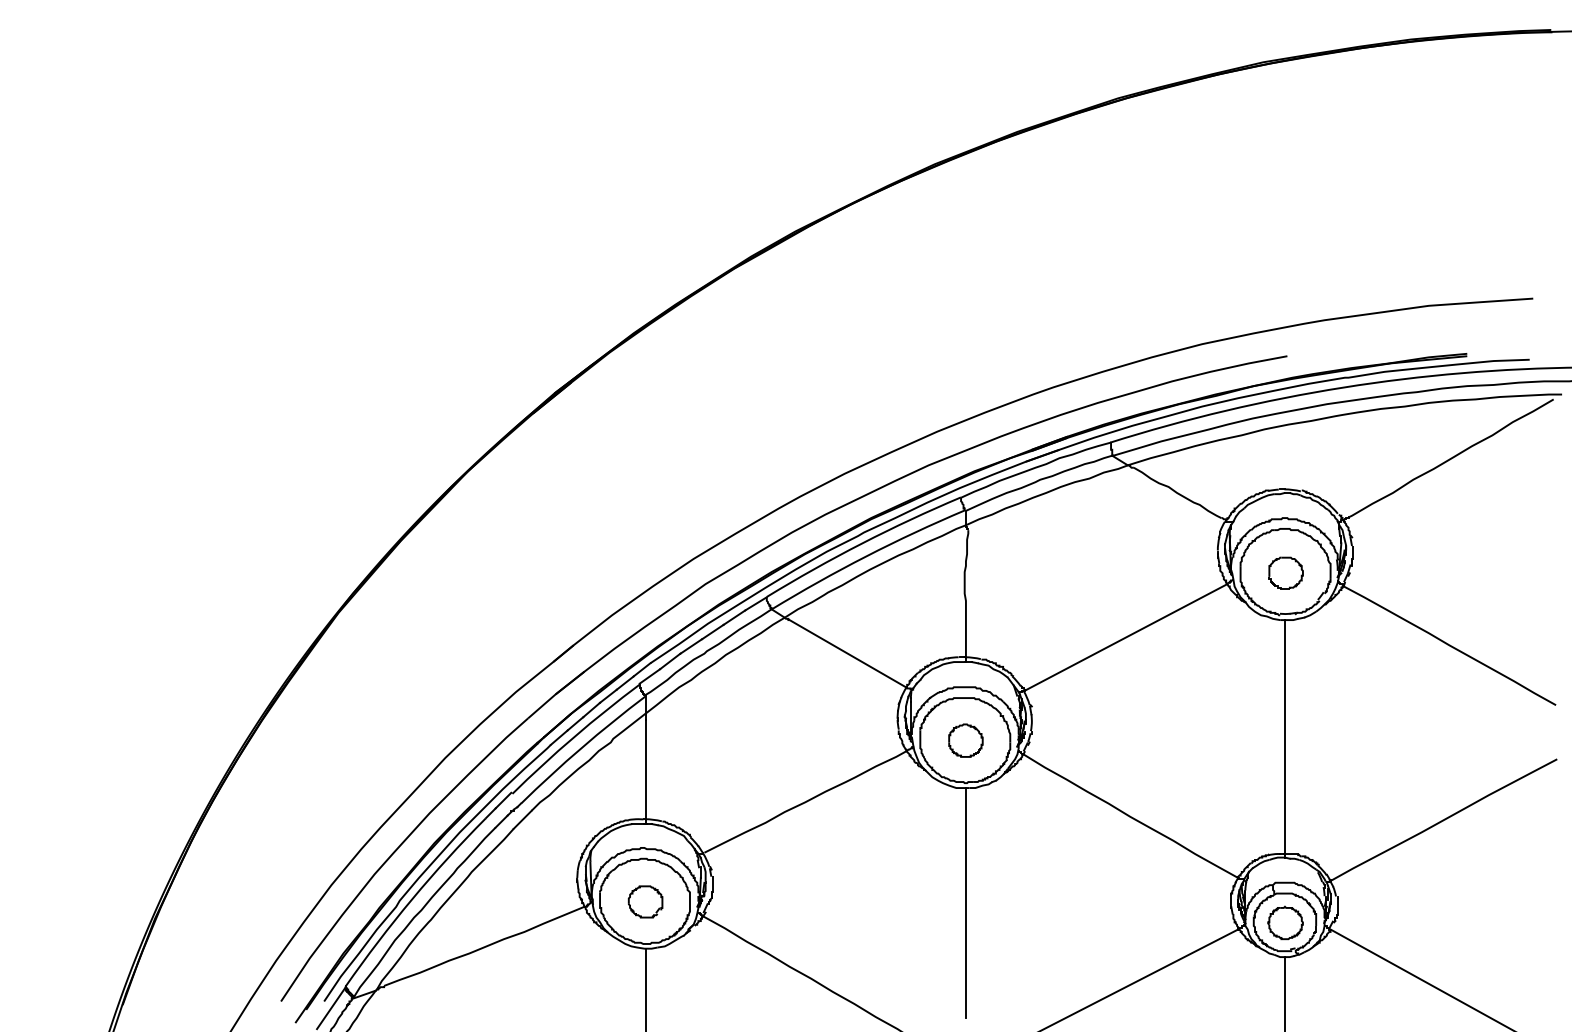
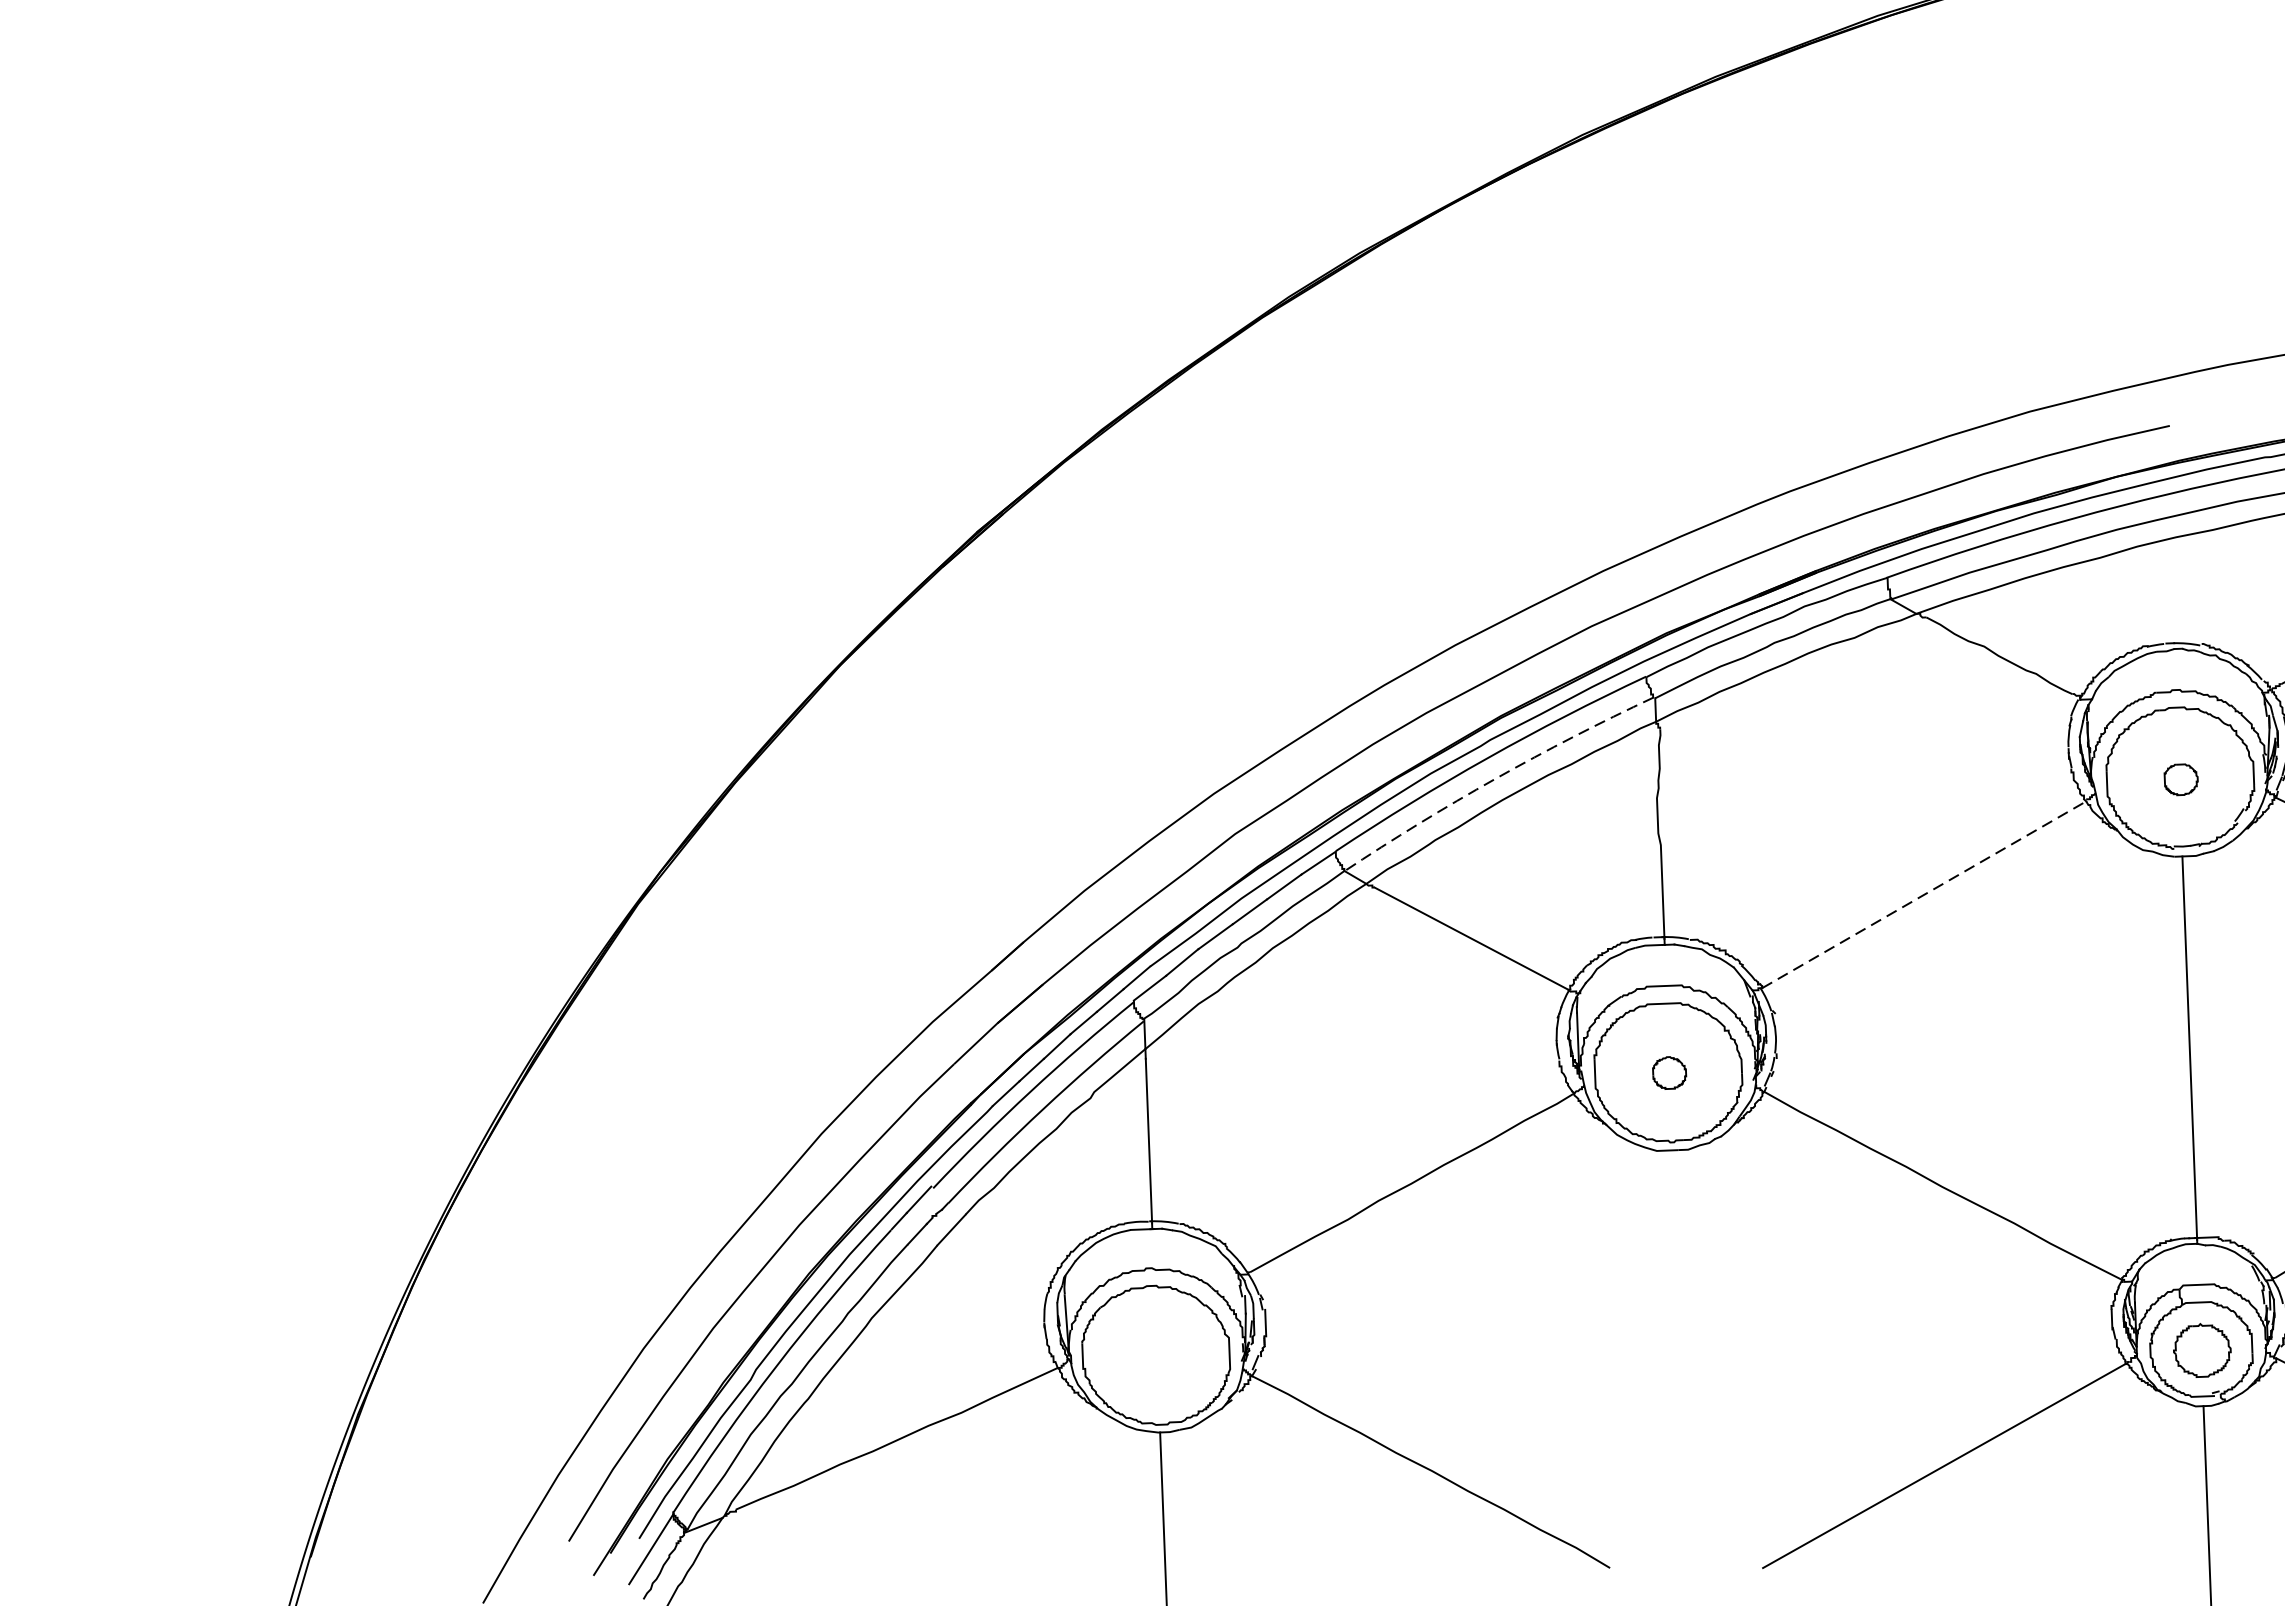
arc: (866, 556) -> (1495, 778), solid -> dashed
part: (1285, 572) -> (2180, 778), size x0.6
line: (1126, 637) -> (1925, 894), solid -> dashed
part: (965, 740) -> (1668, 1072), size x0.6
part: (645, 901) -> (1156, 1355), removed
line: (965, 902) -> (1679, 1337), removed

